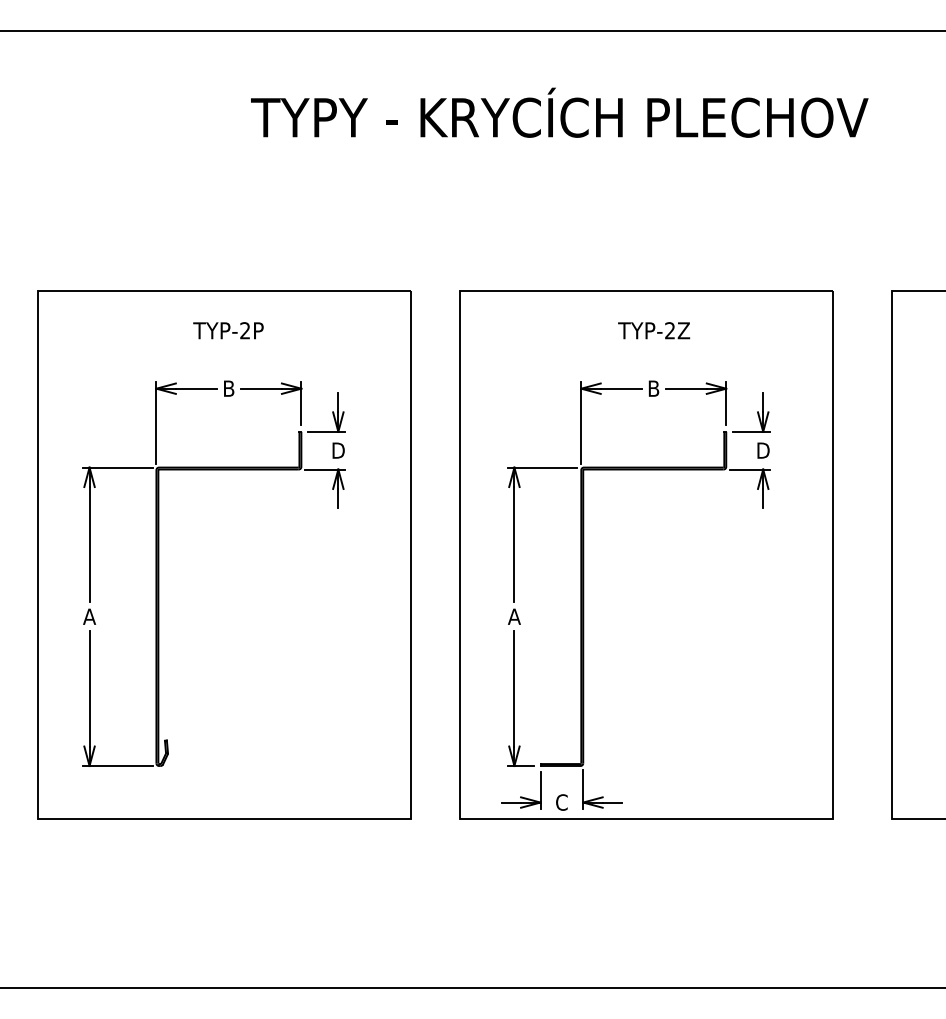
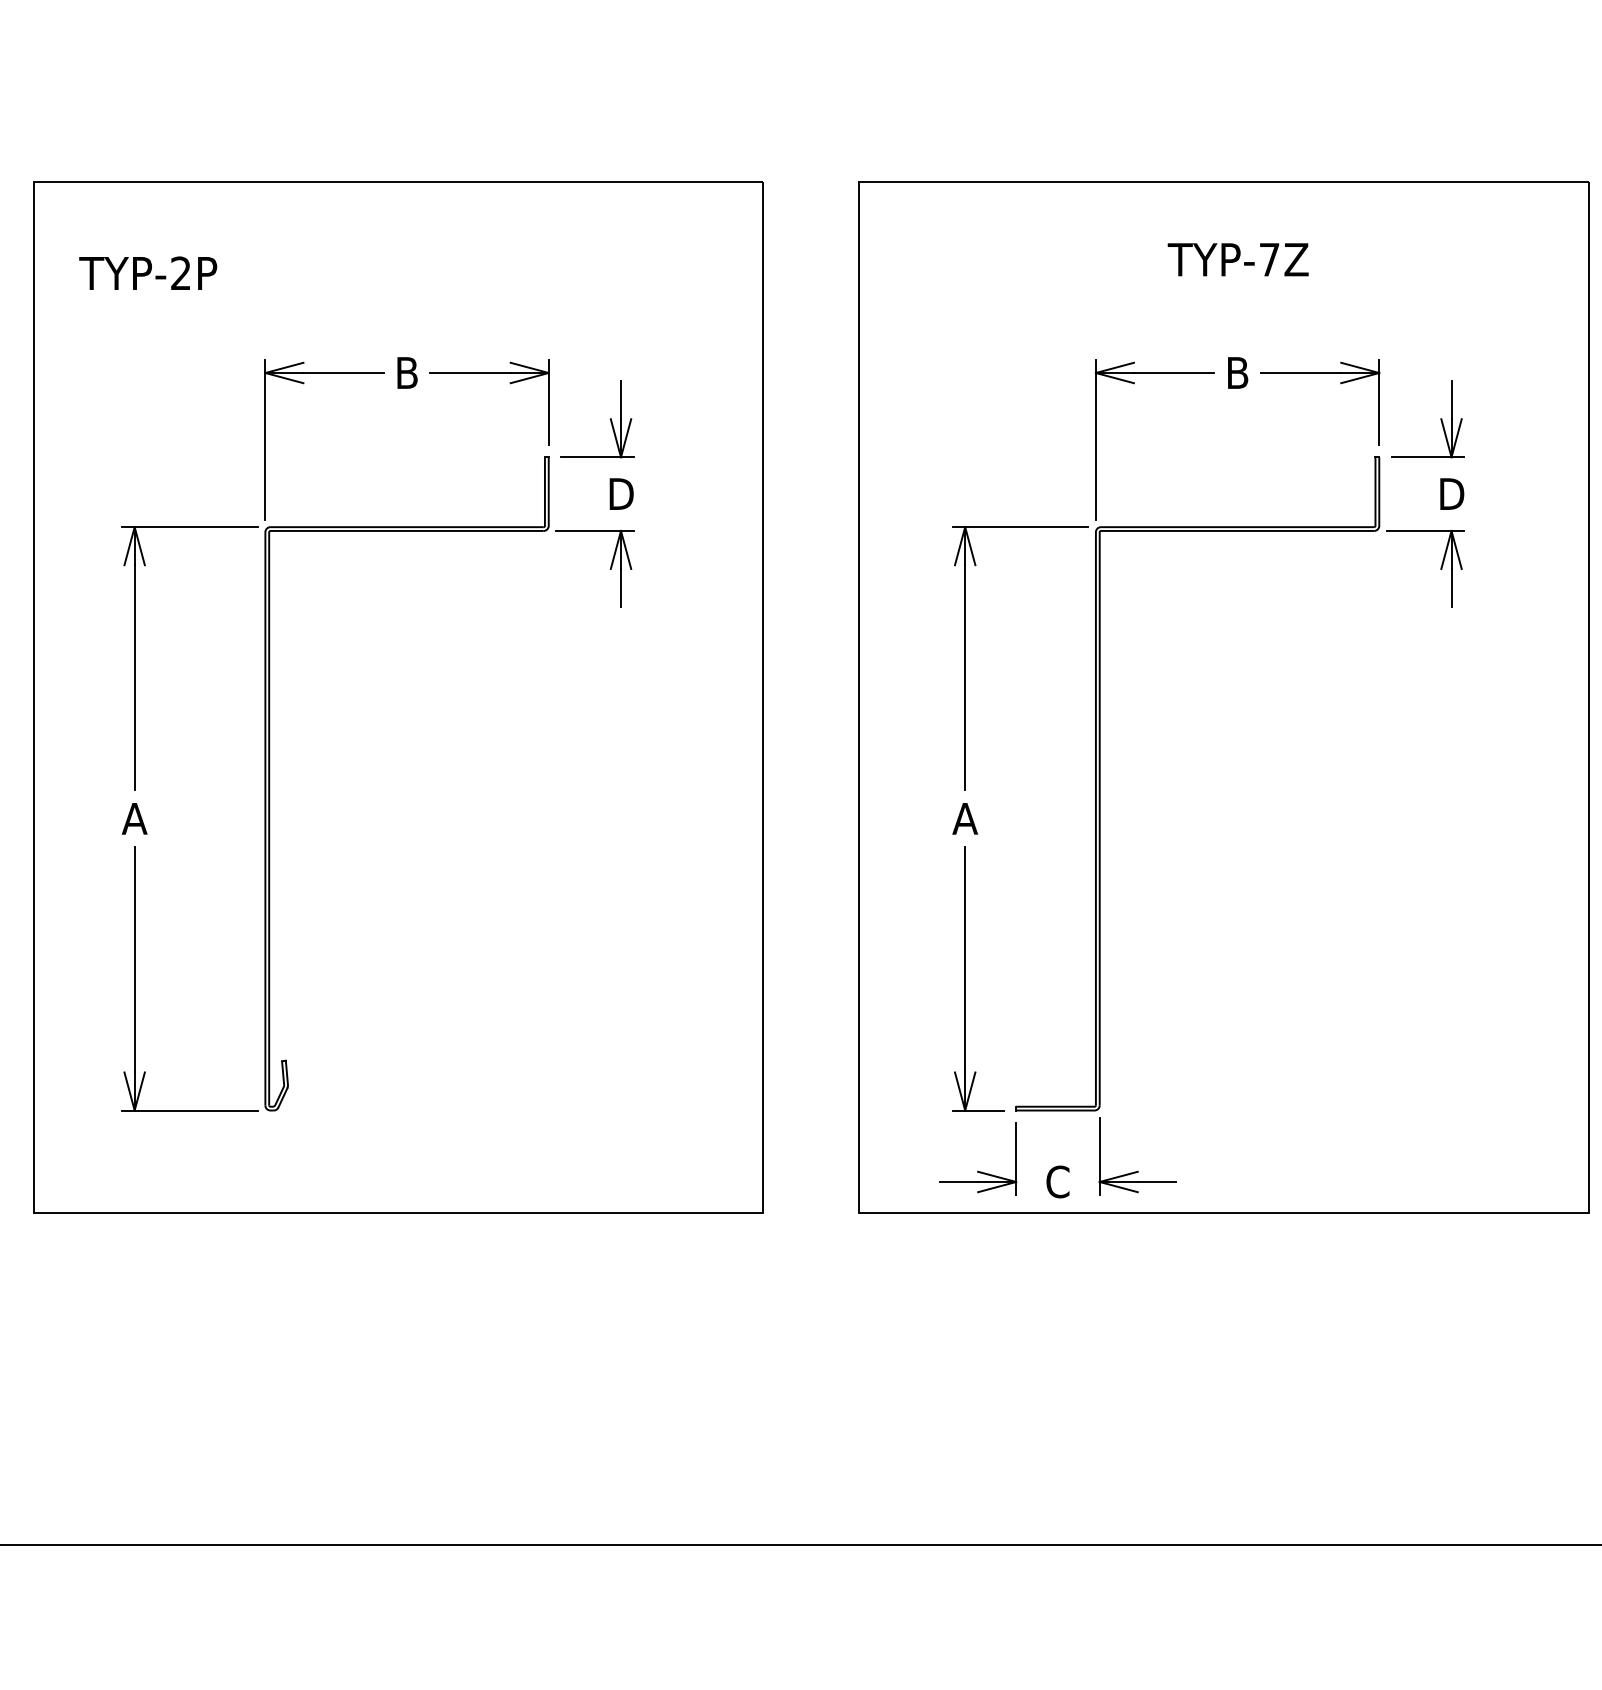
text: (228, 330) -> (148, 272), moved
text: (669, 330) -> (1268, 259), TYP-2Z -> TYP-7Z

